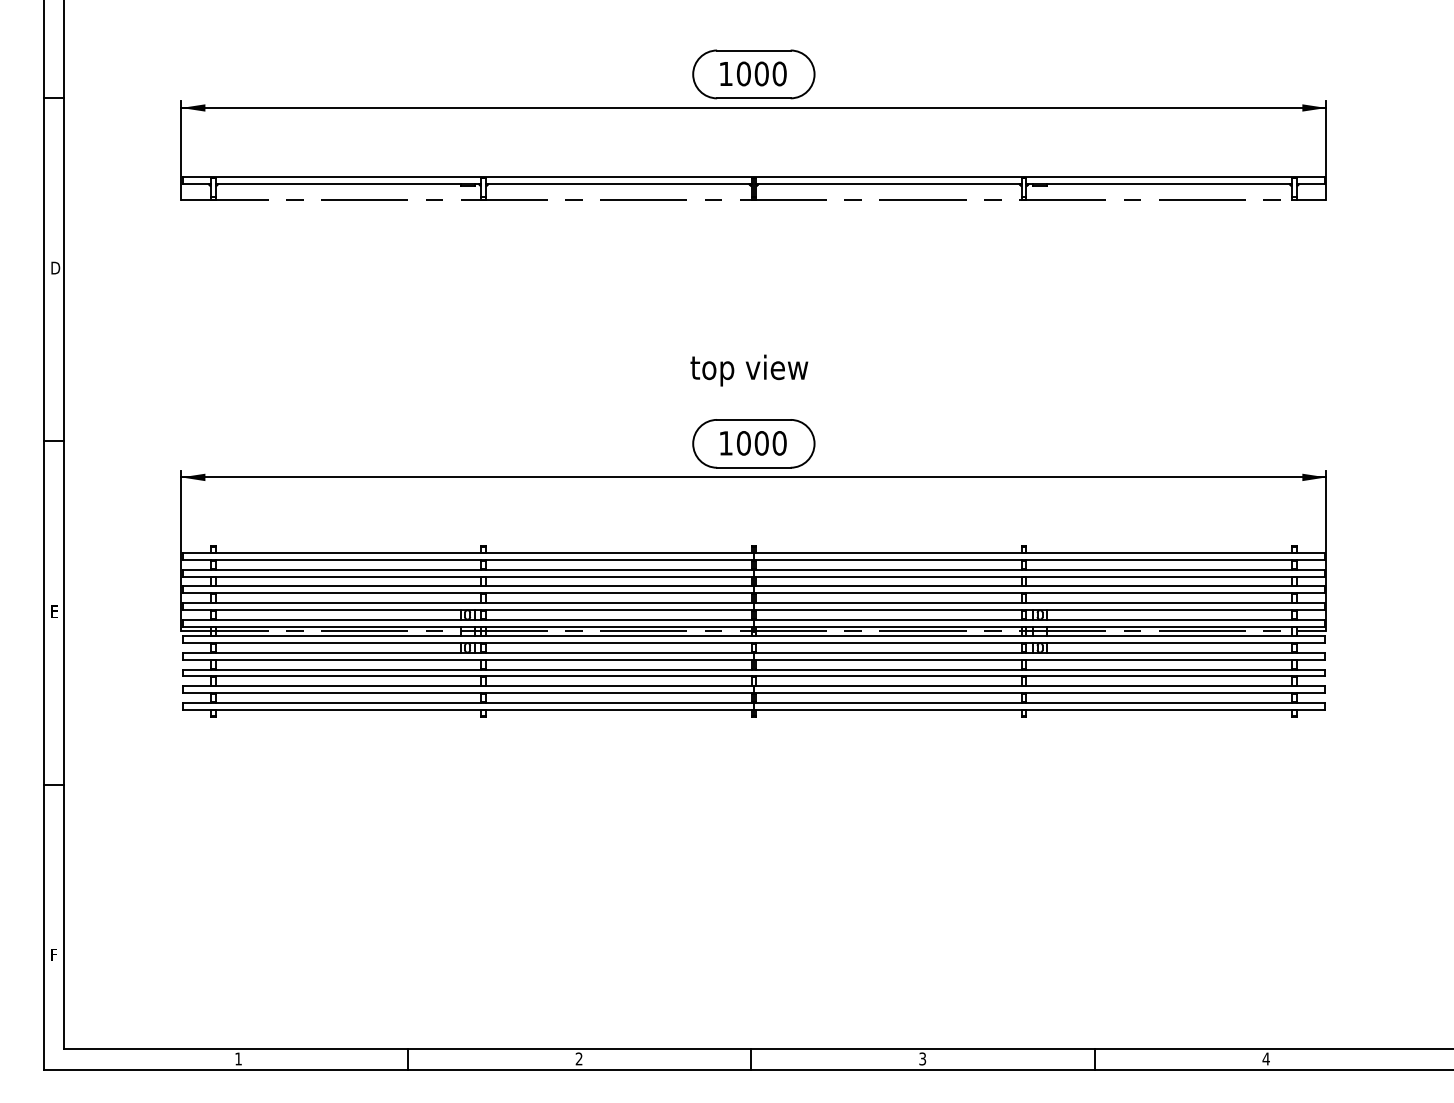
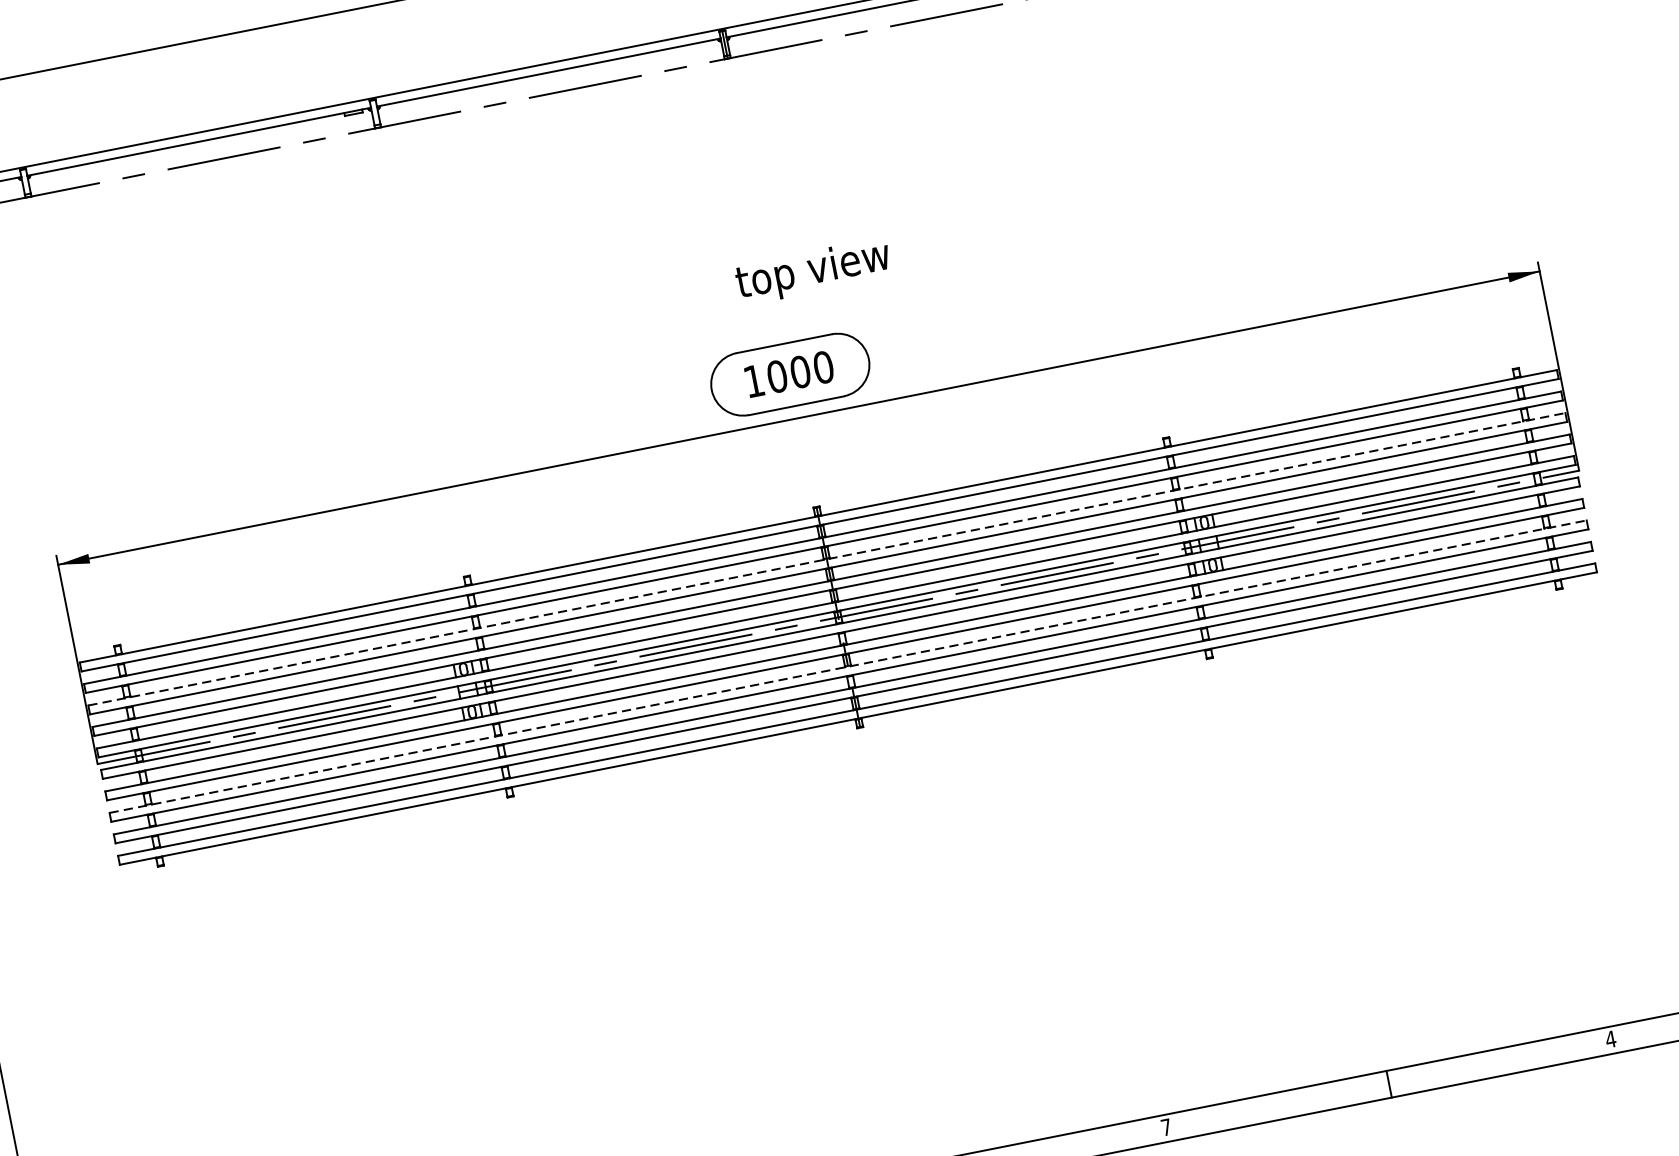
text: (749, 370) -> (813, 271), moved
line: (753, 586) -> (826, 559), solid -> dashed
line: (753, 669) -> (847, 666), solid -> dashed
text: (922, 1058) -> (1165, 1126), 3 -> 7

